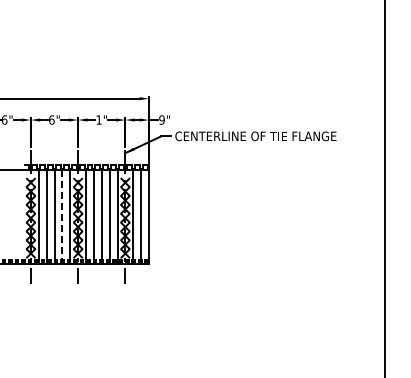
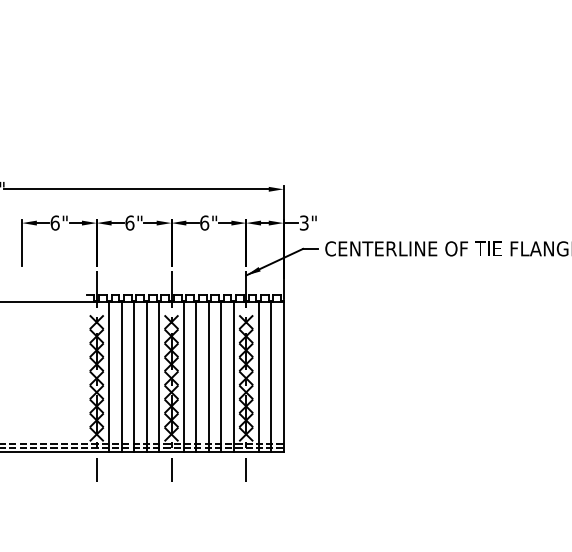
text: (98, 119) -> (203, 222), 1" -> 6"
text: (161, 119) -> (303, 222), 9" -> 3"
line: (62, 217) -> (146, 377), dashed -> solid

